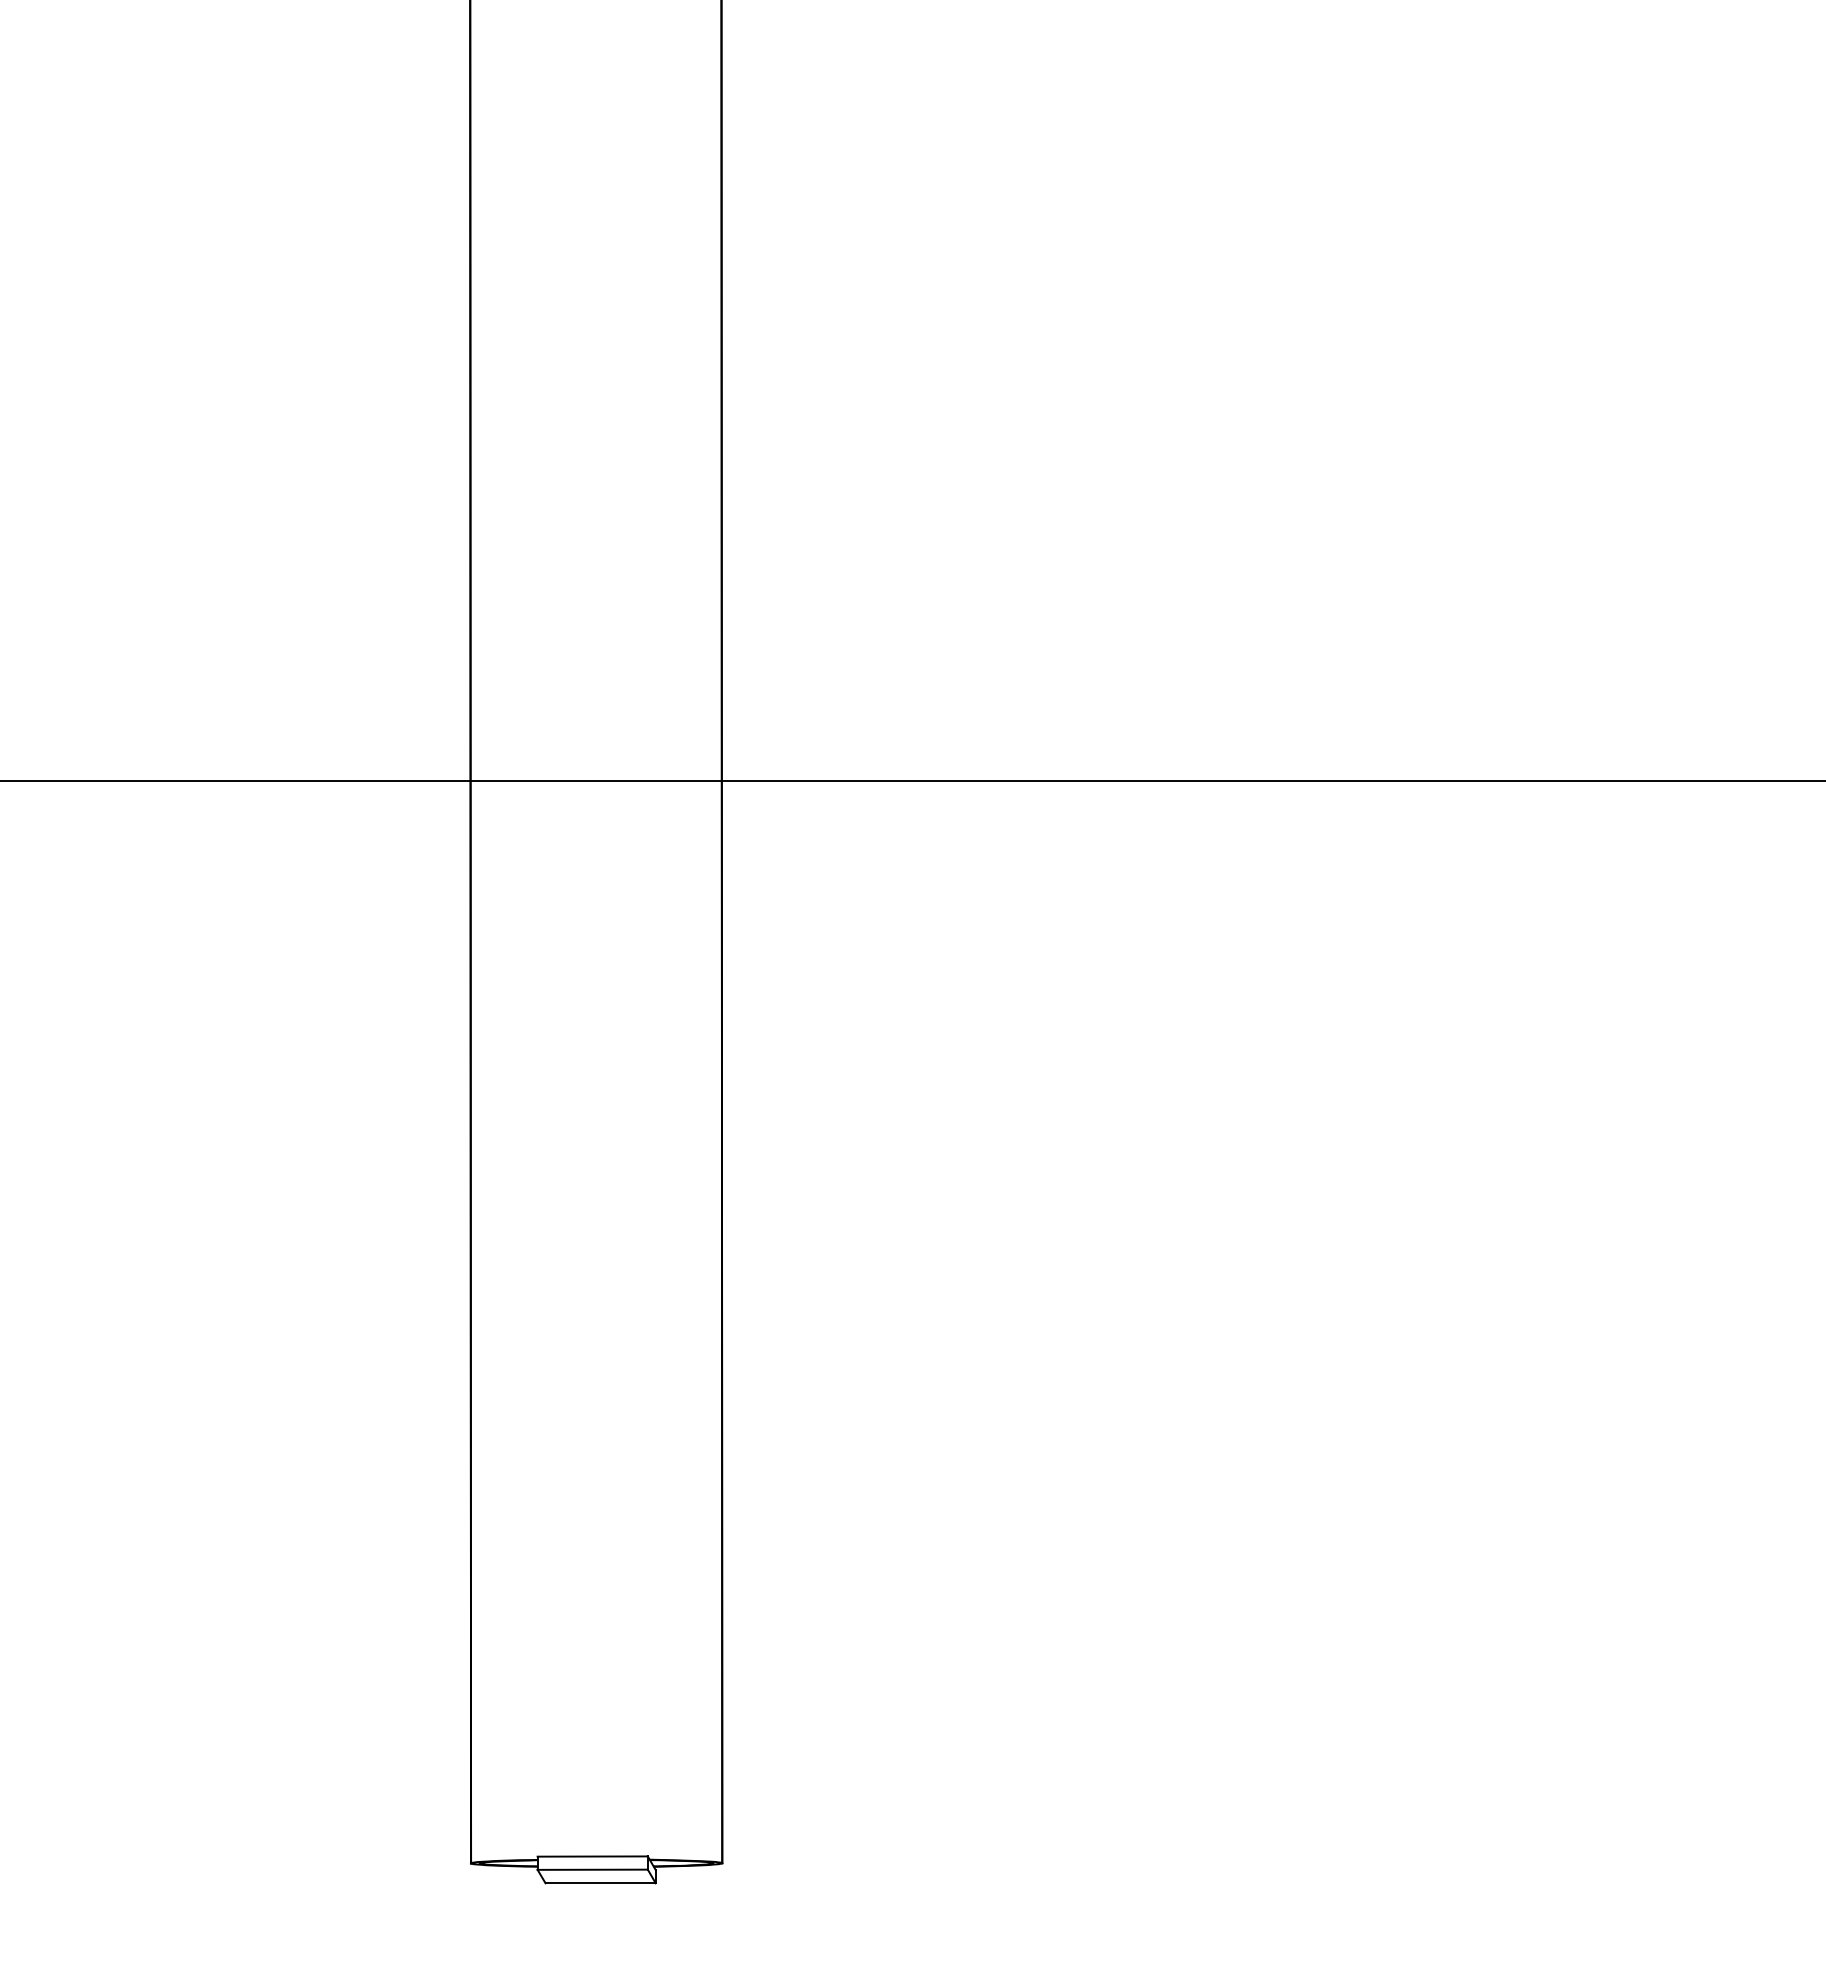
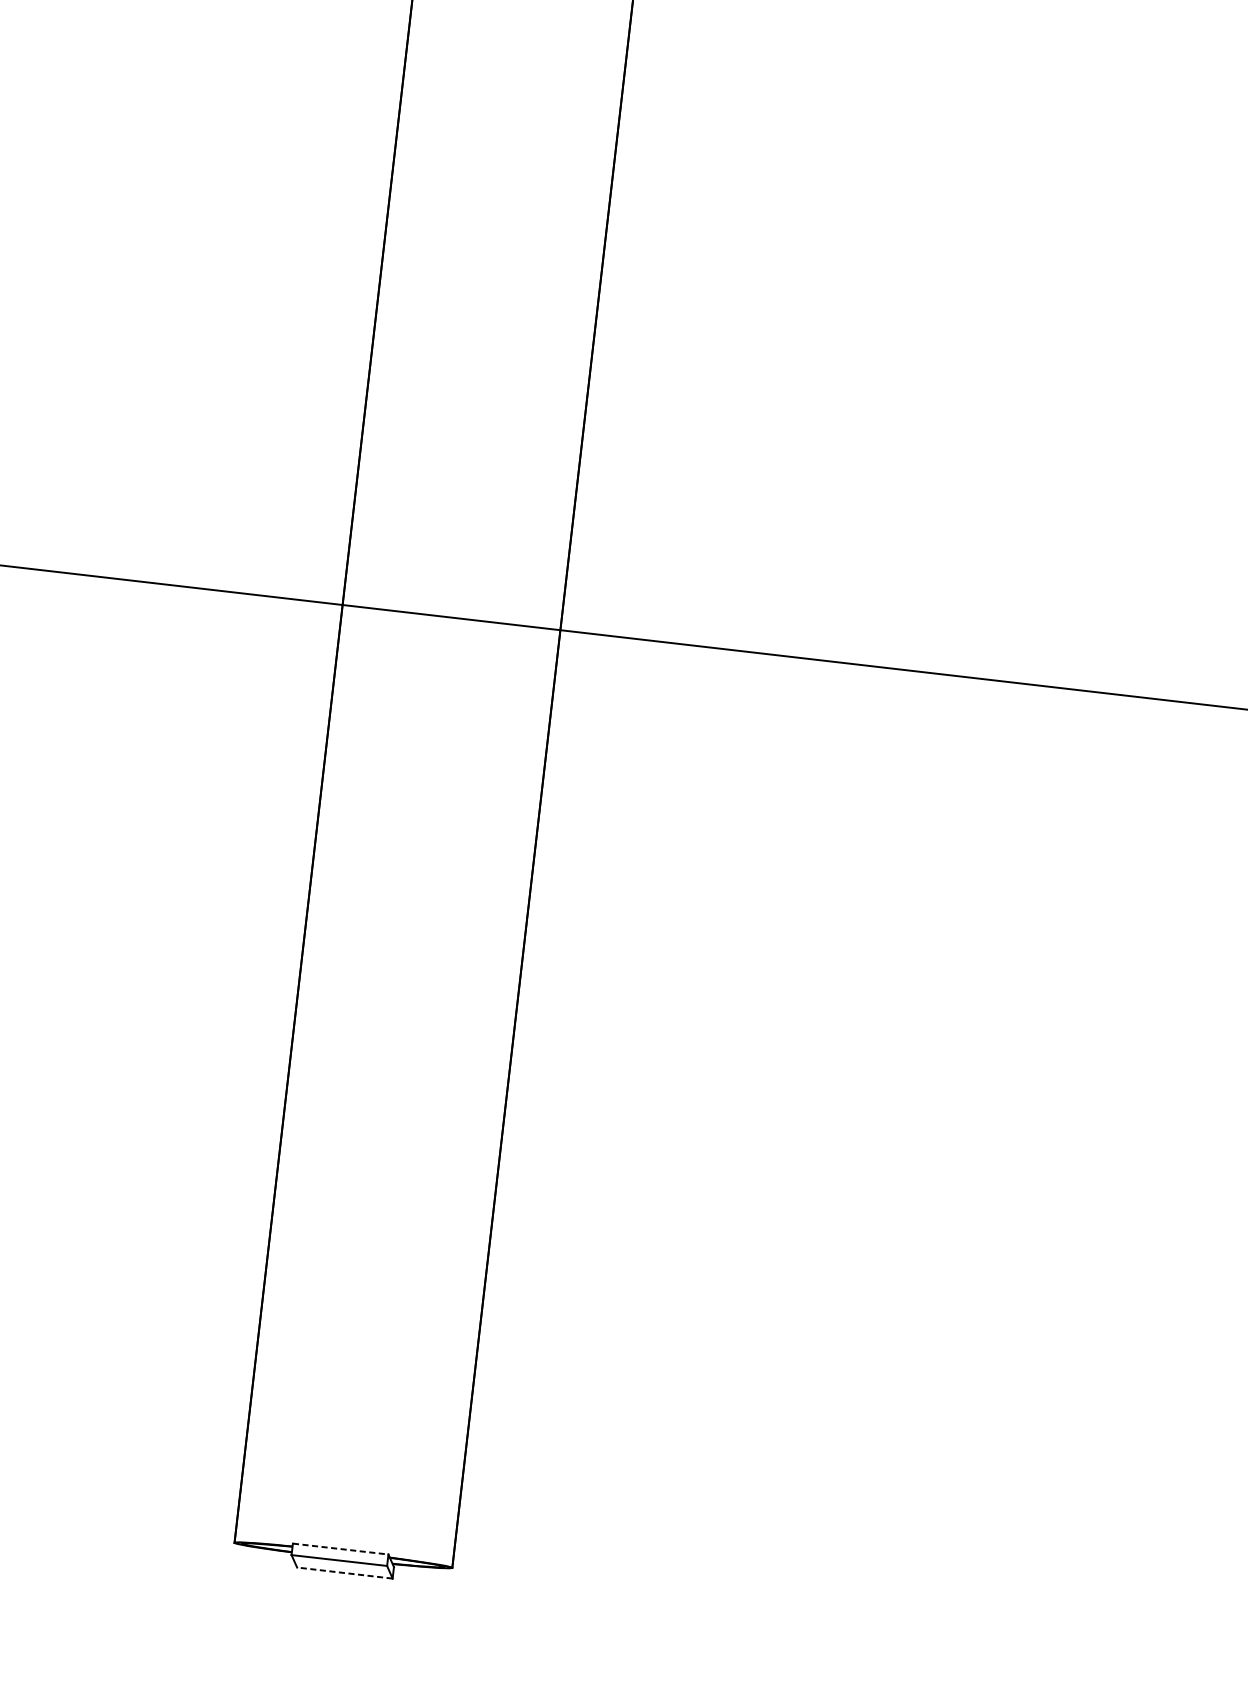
line: (593, 1856) -> (341, 1549), solid -> dashed
line: (600, 1883) -> (344, 1573), solid -> dashed

